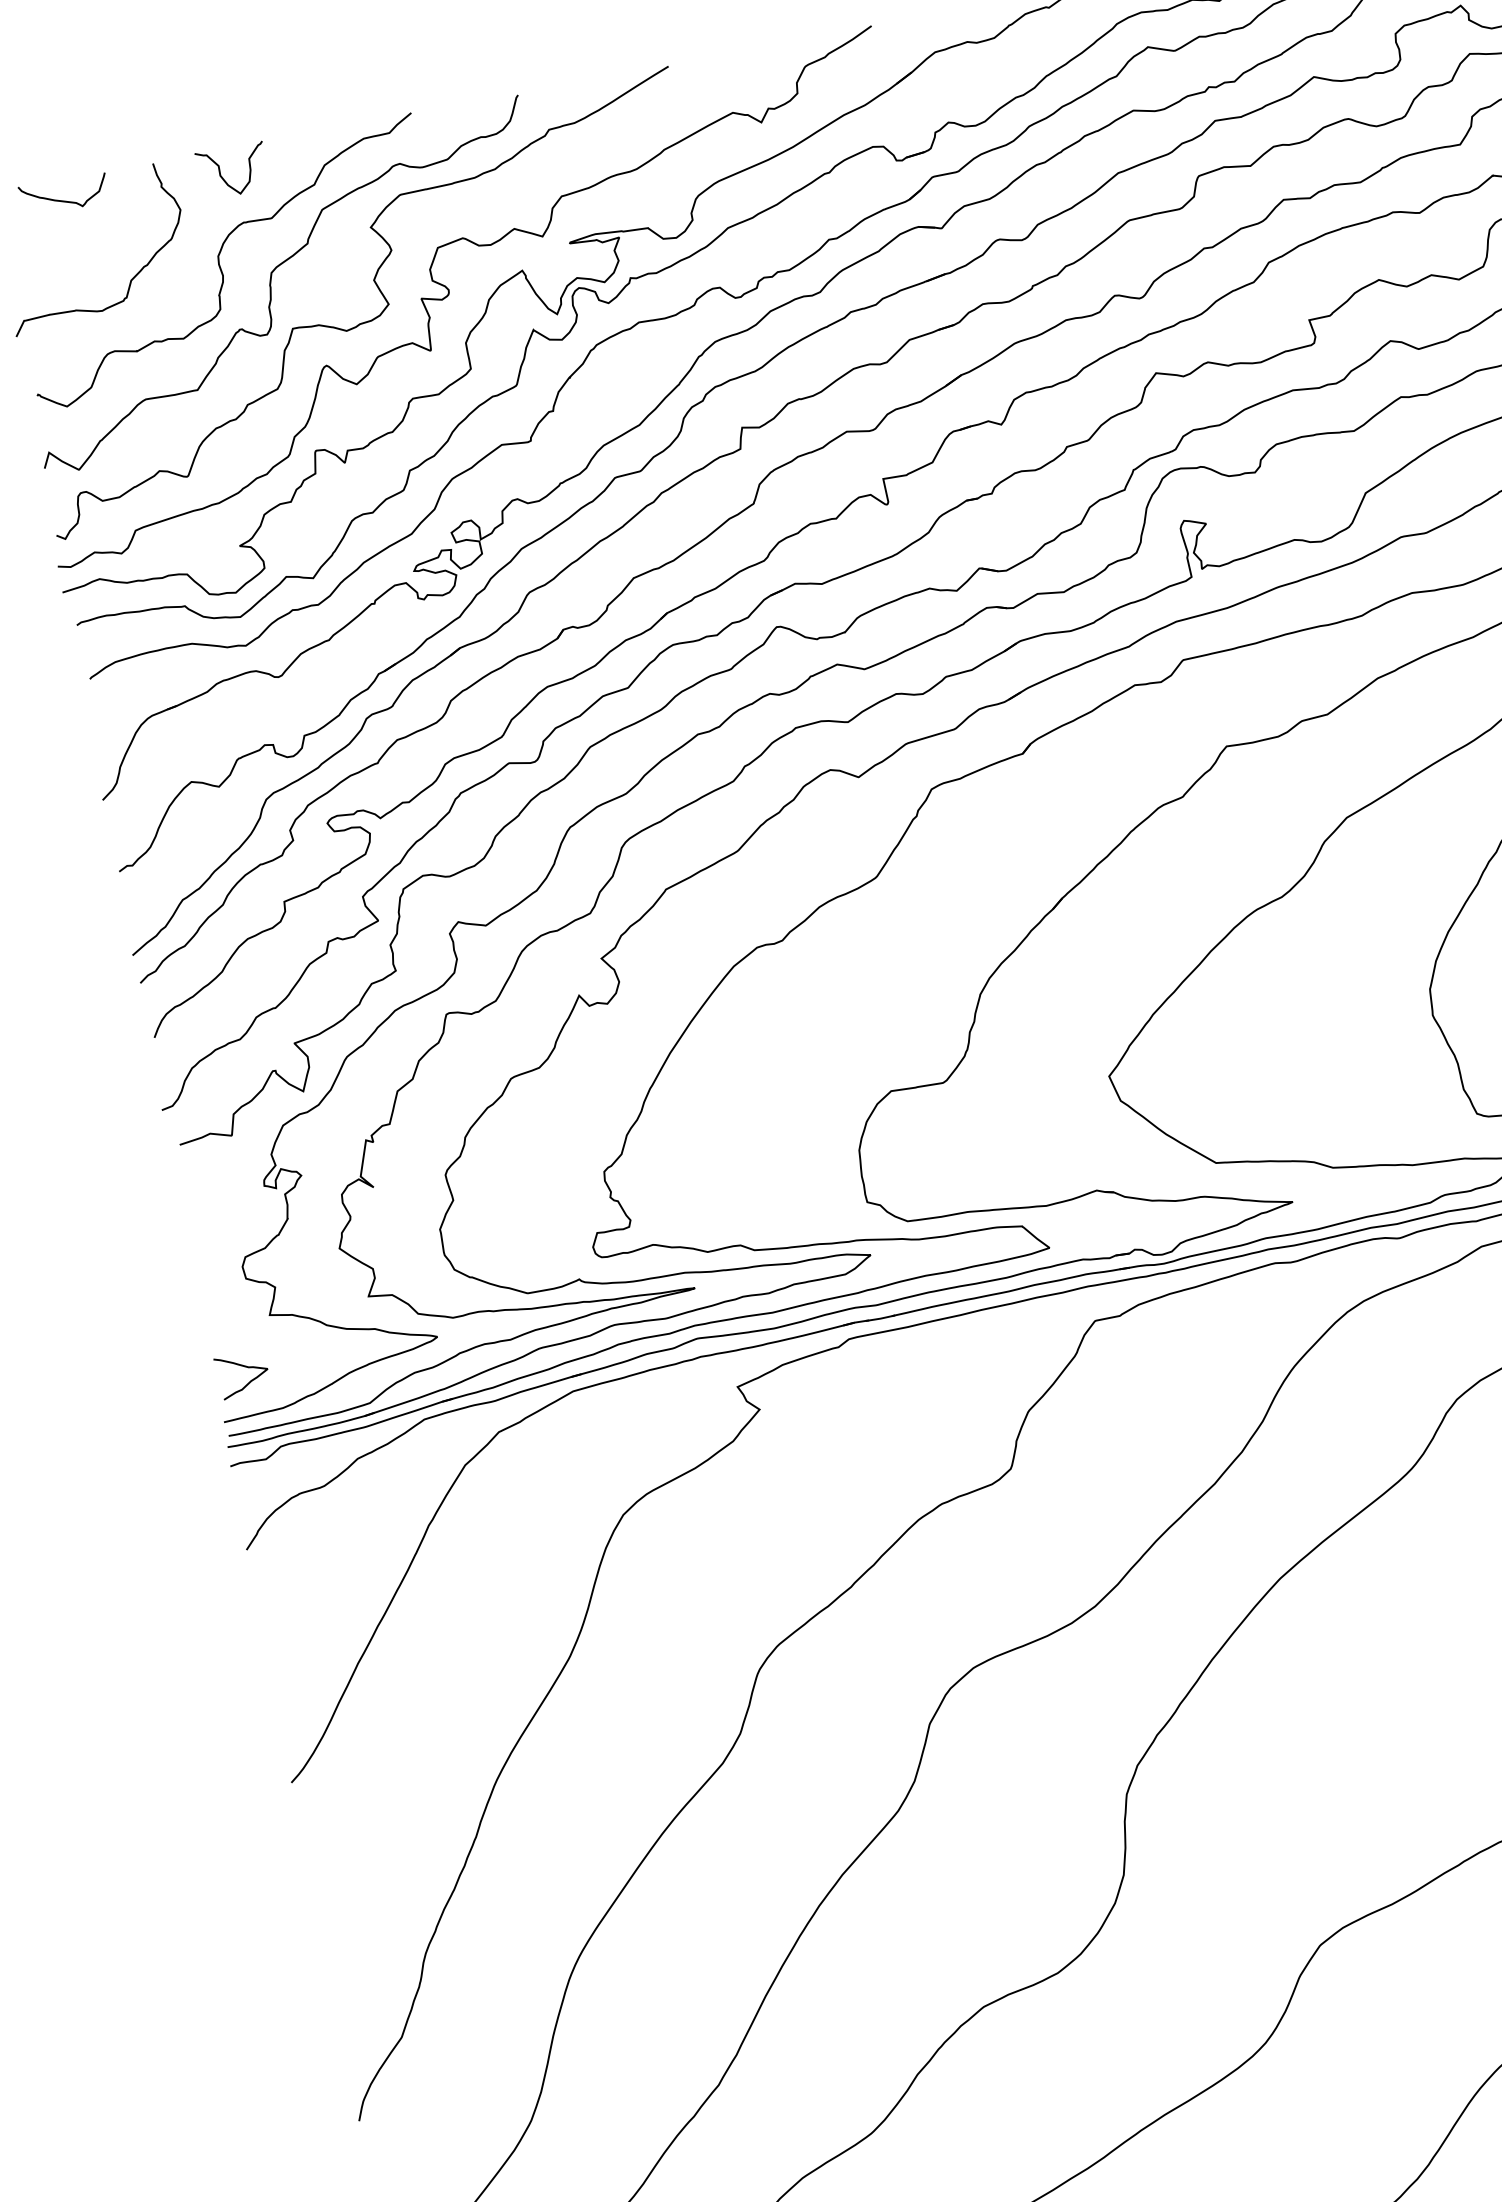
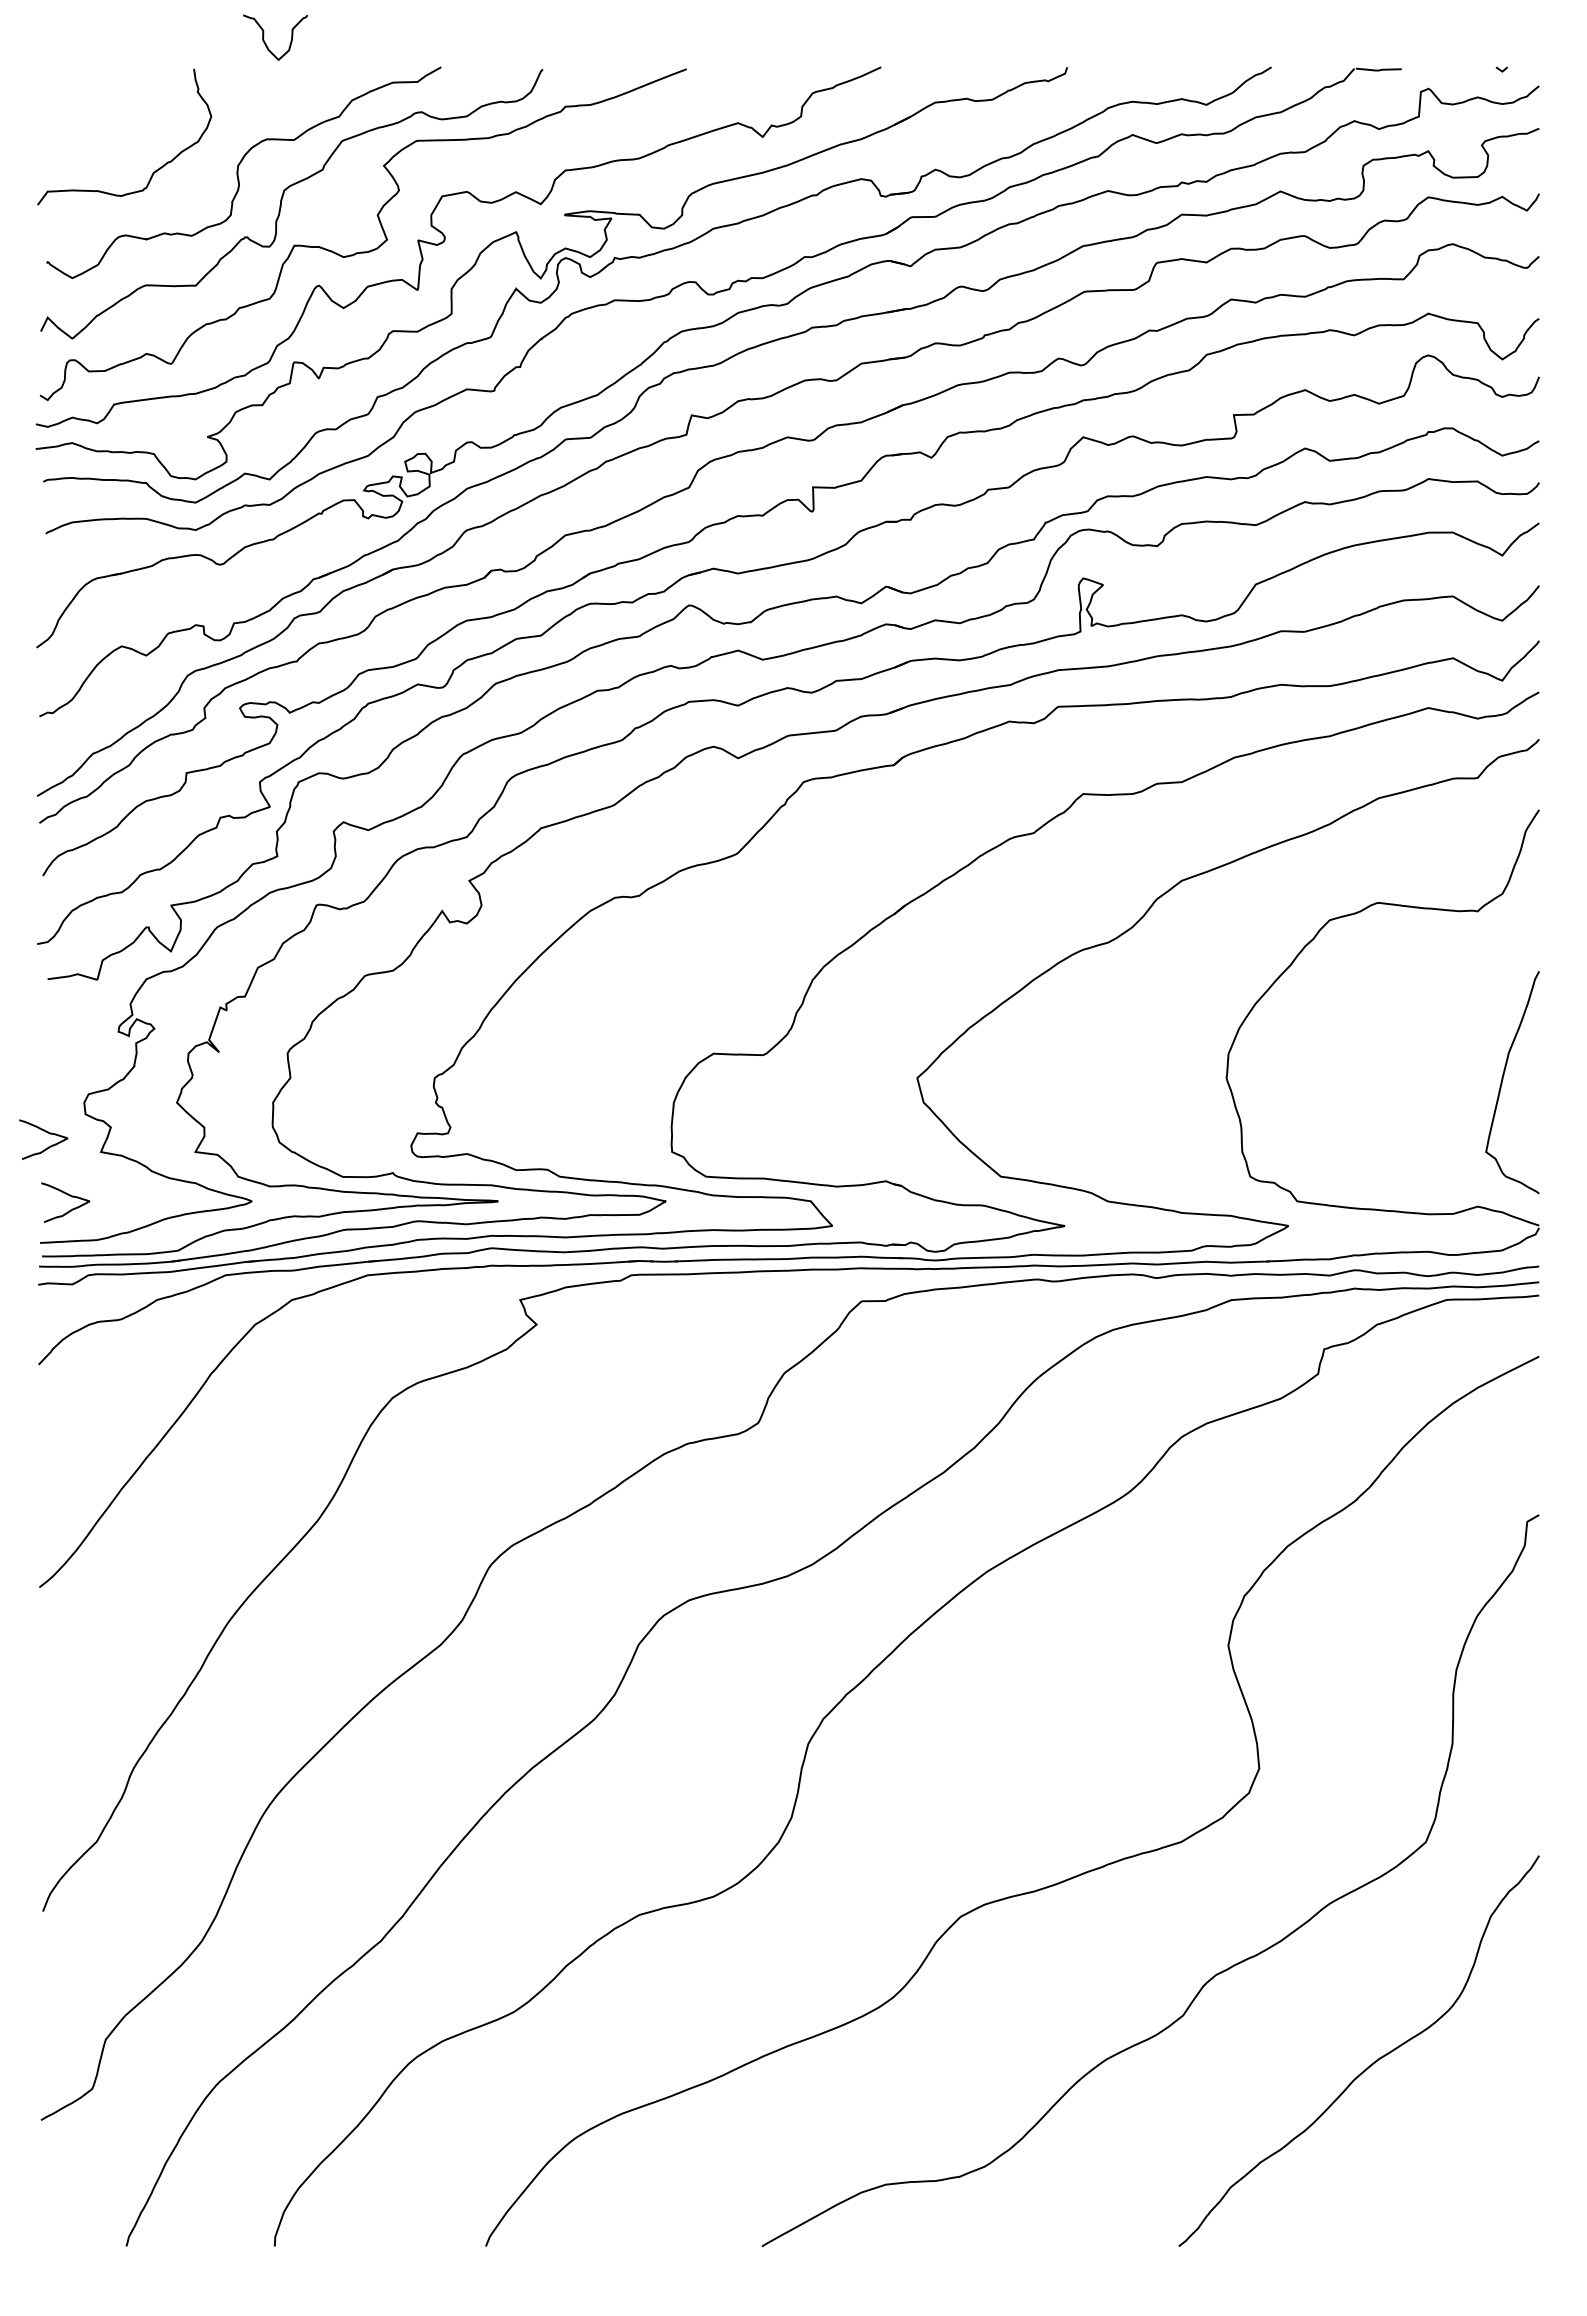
curve: (223, 176) -> (265, 41), moved
curve: (61, 199) -> (103, 86), removed
curve: (210, 1306) -> (47, 1133), added

